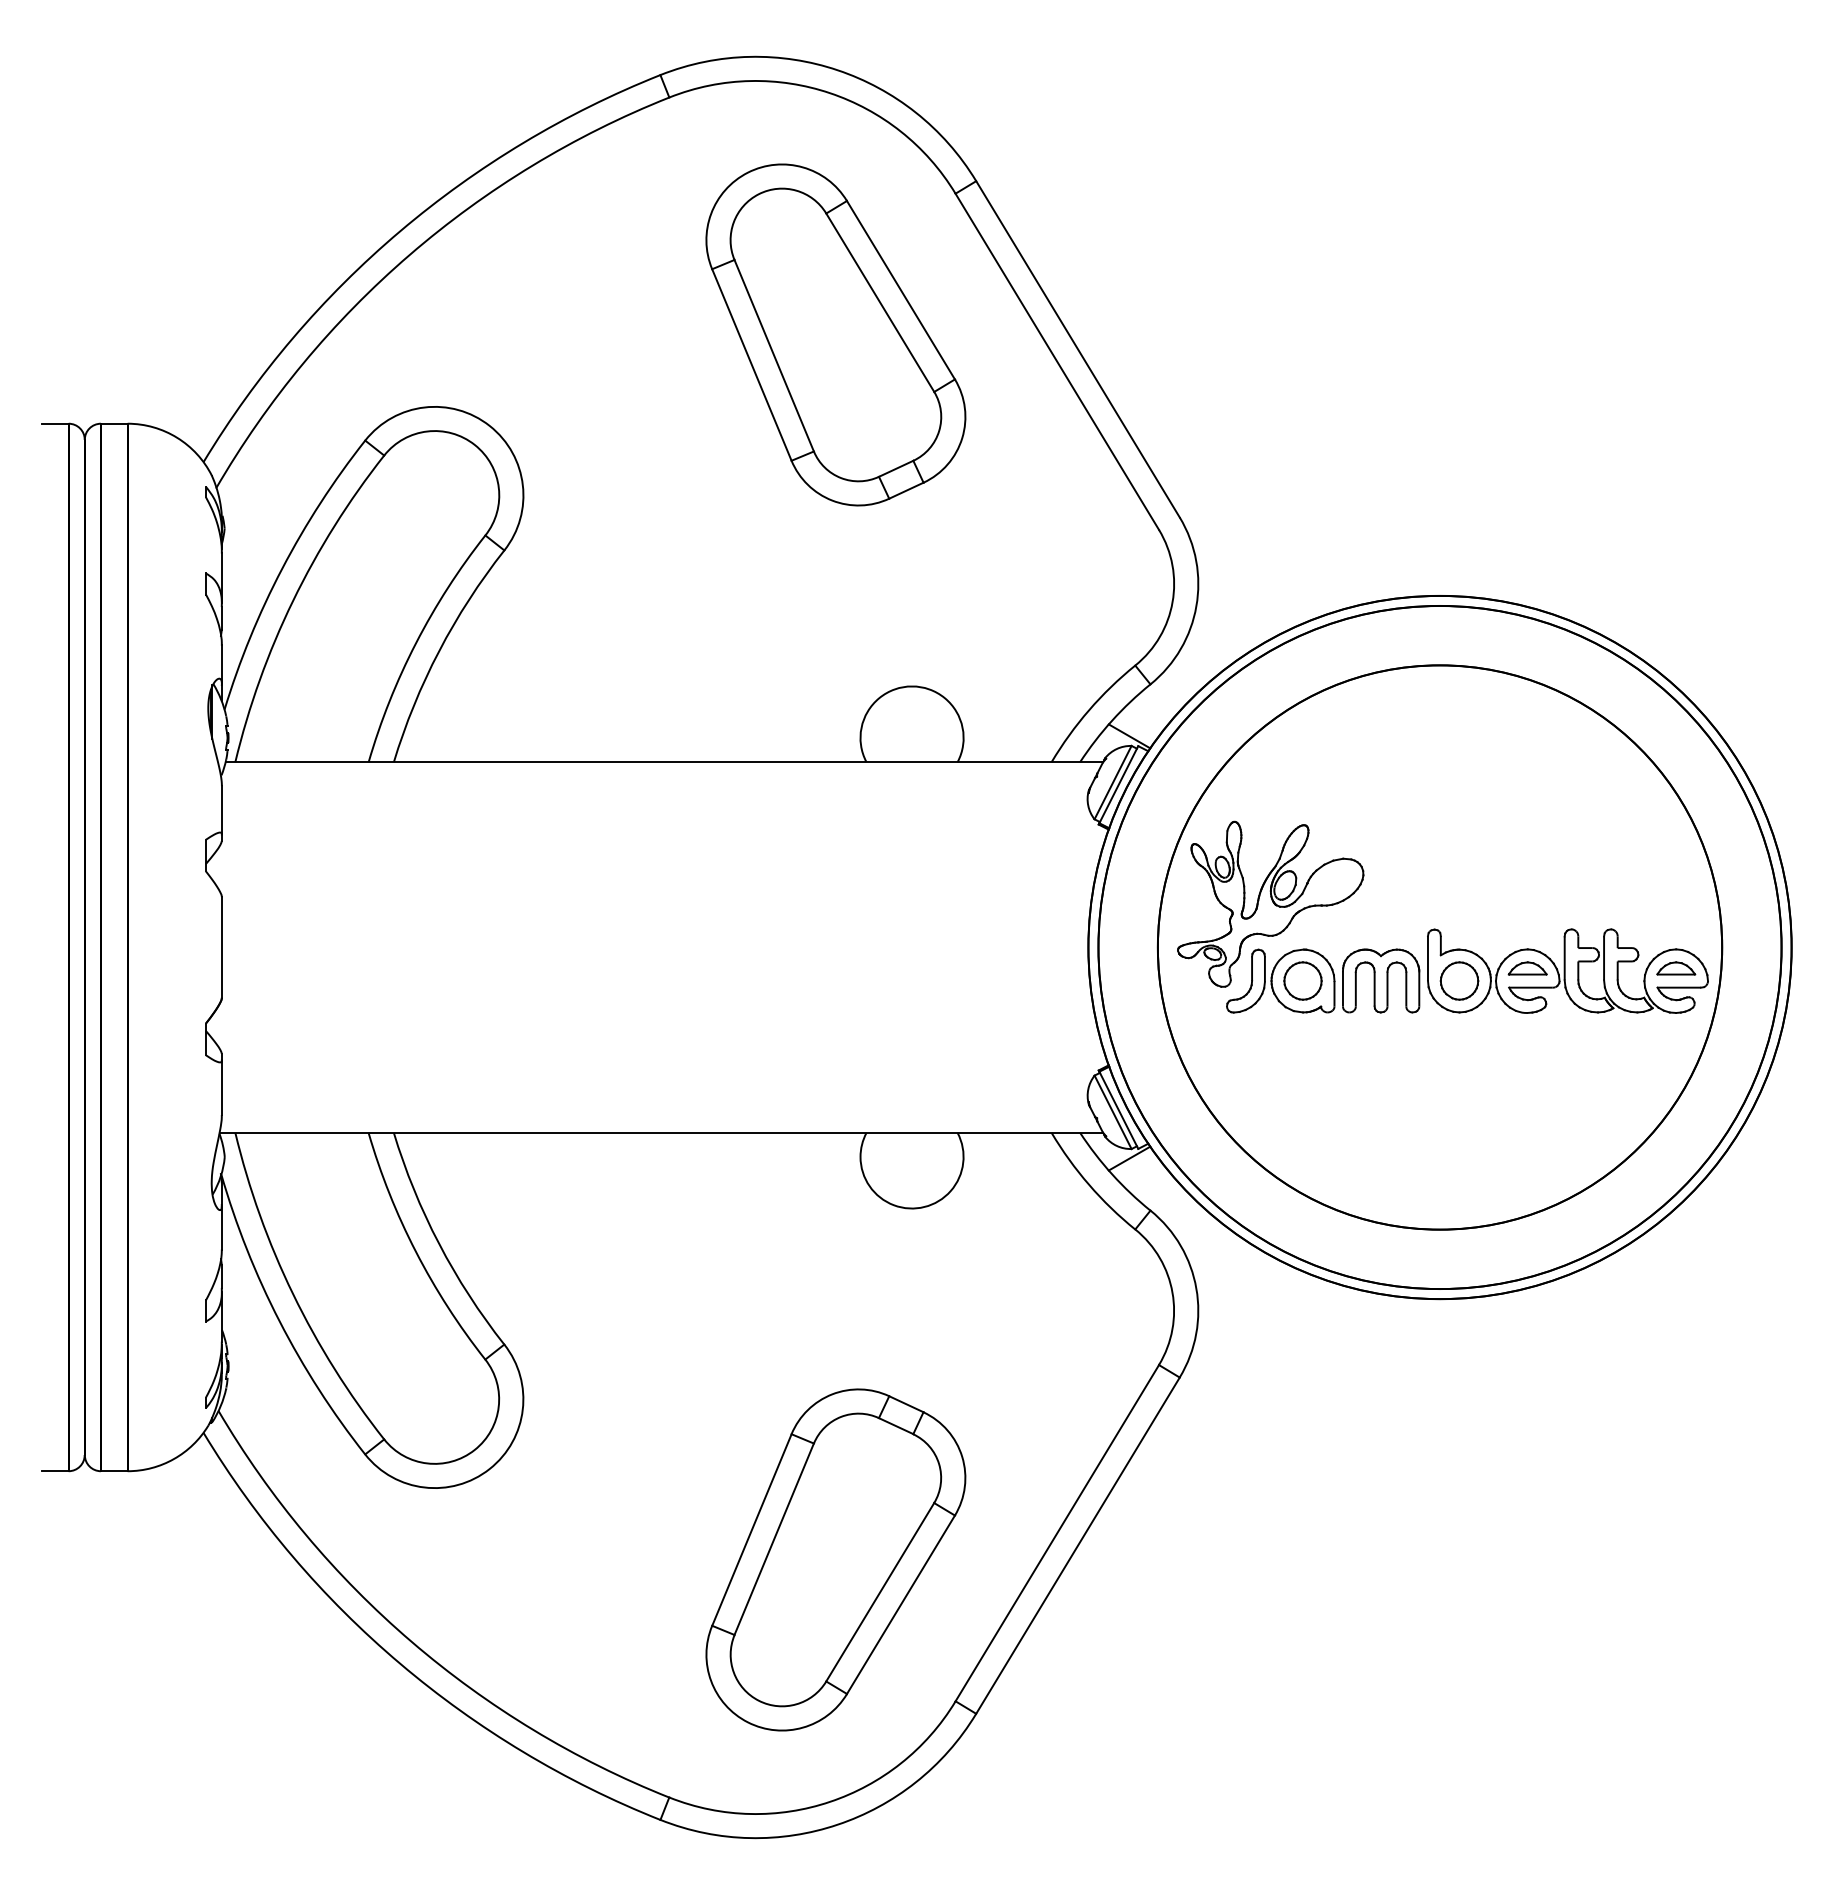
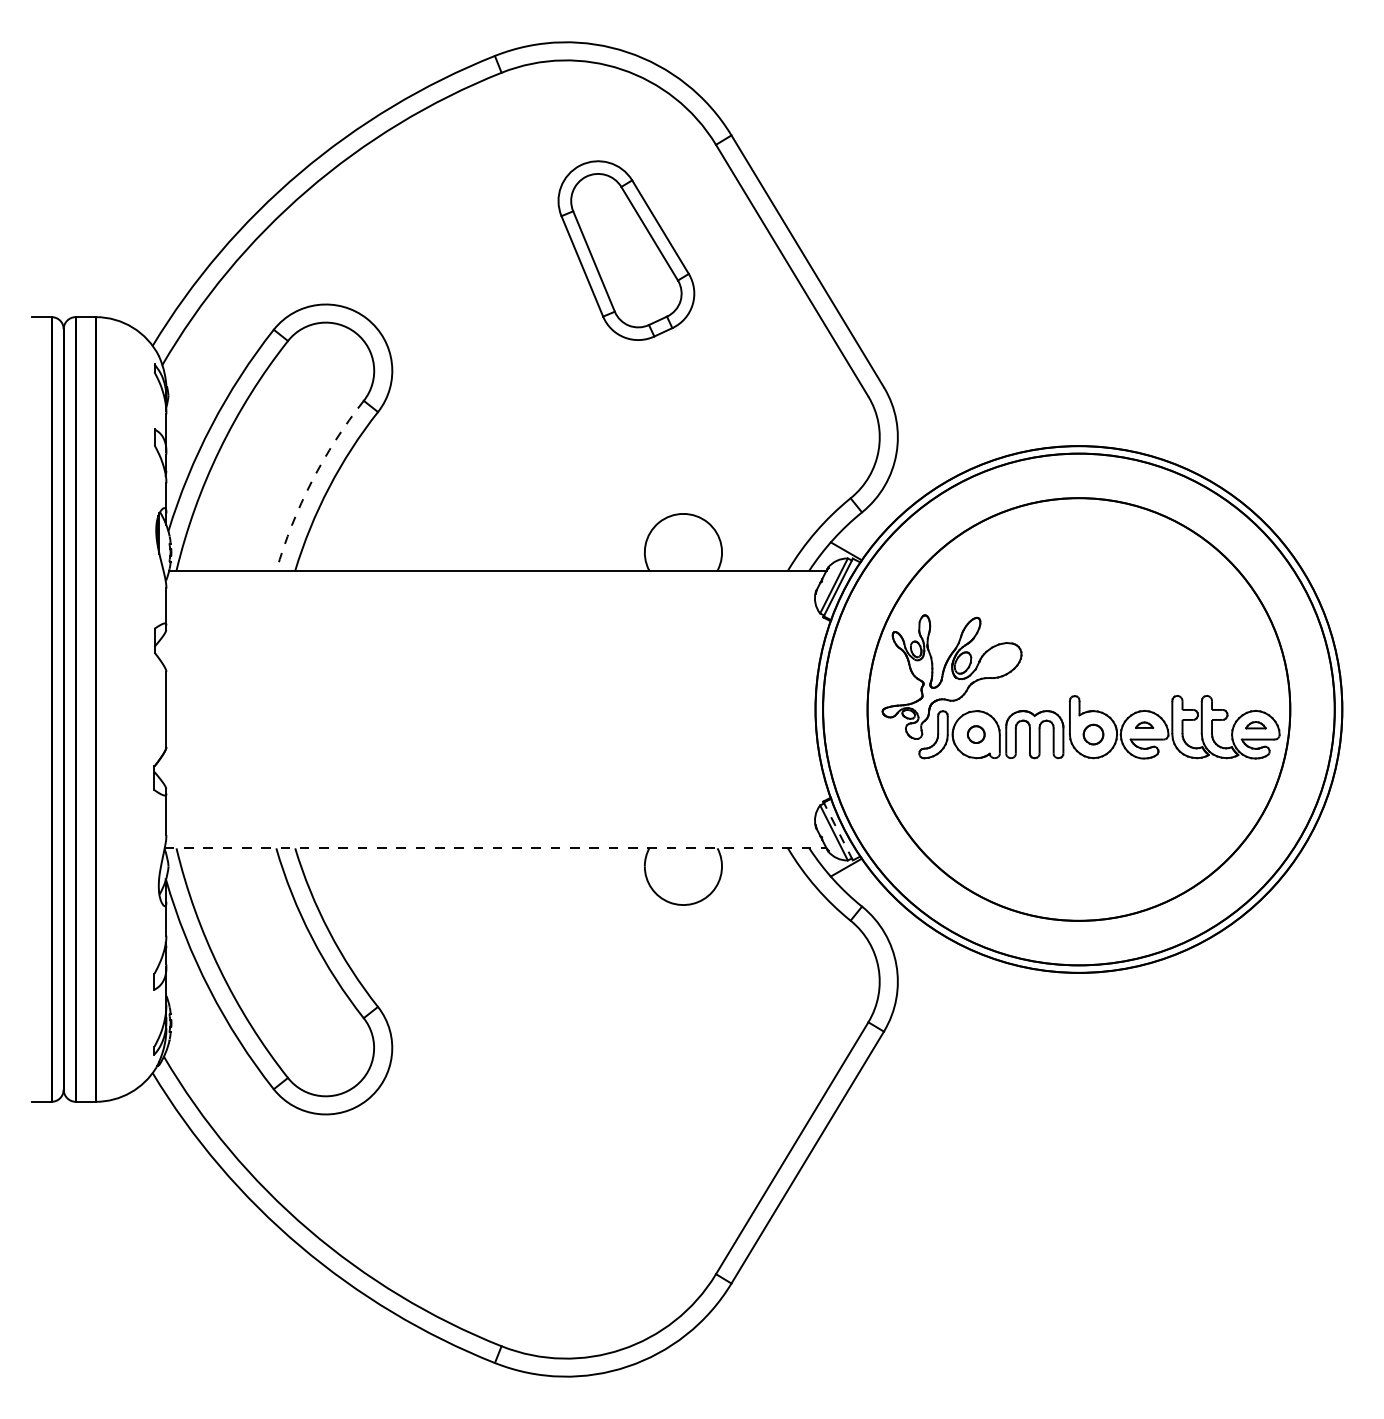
part: (835, 334) -> (626, 250), size x0.7
arc: (416, 643) -> (312, 481), solid -> dashed
part: (1527, 968) -> (1144, 725), size x0.6
part: (1676, 968) -> (1256, 725), size x0.7
part: (1302, 980) -> (975, 734), size x0.6
part: (1459, 980) -> (1093, 734), size x0.7
line: (1118, 1109) -> (838, 830), solid -> dashed
line: (661, 1132) -> (495, 848), solid -> dashed
part: (835, 1559) -> (626, 1167), removed

